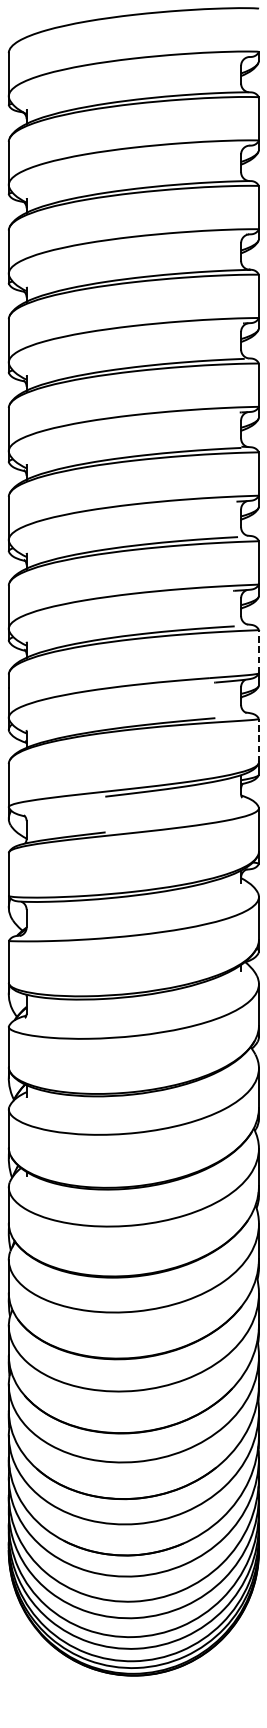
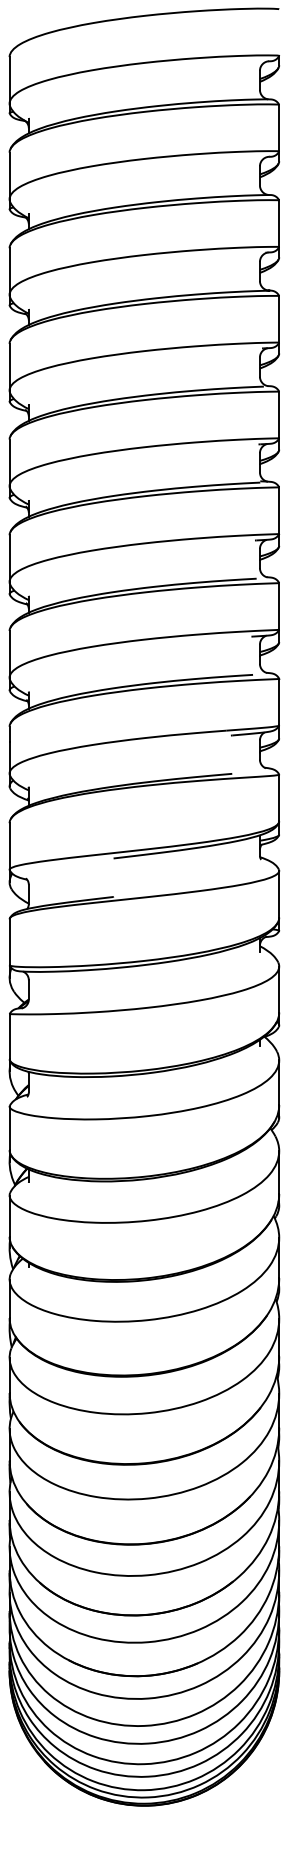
line: (259, 651) -> (279, 701), dashed -> solid
line: (259, 740) -> (279, 797), dashed -> solid

